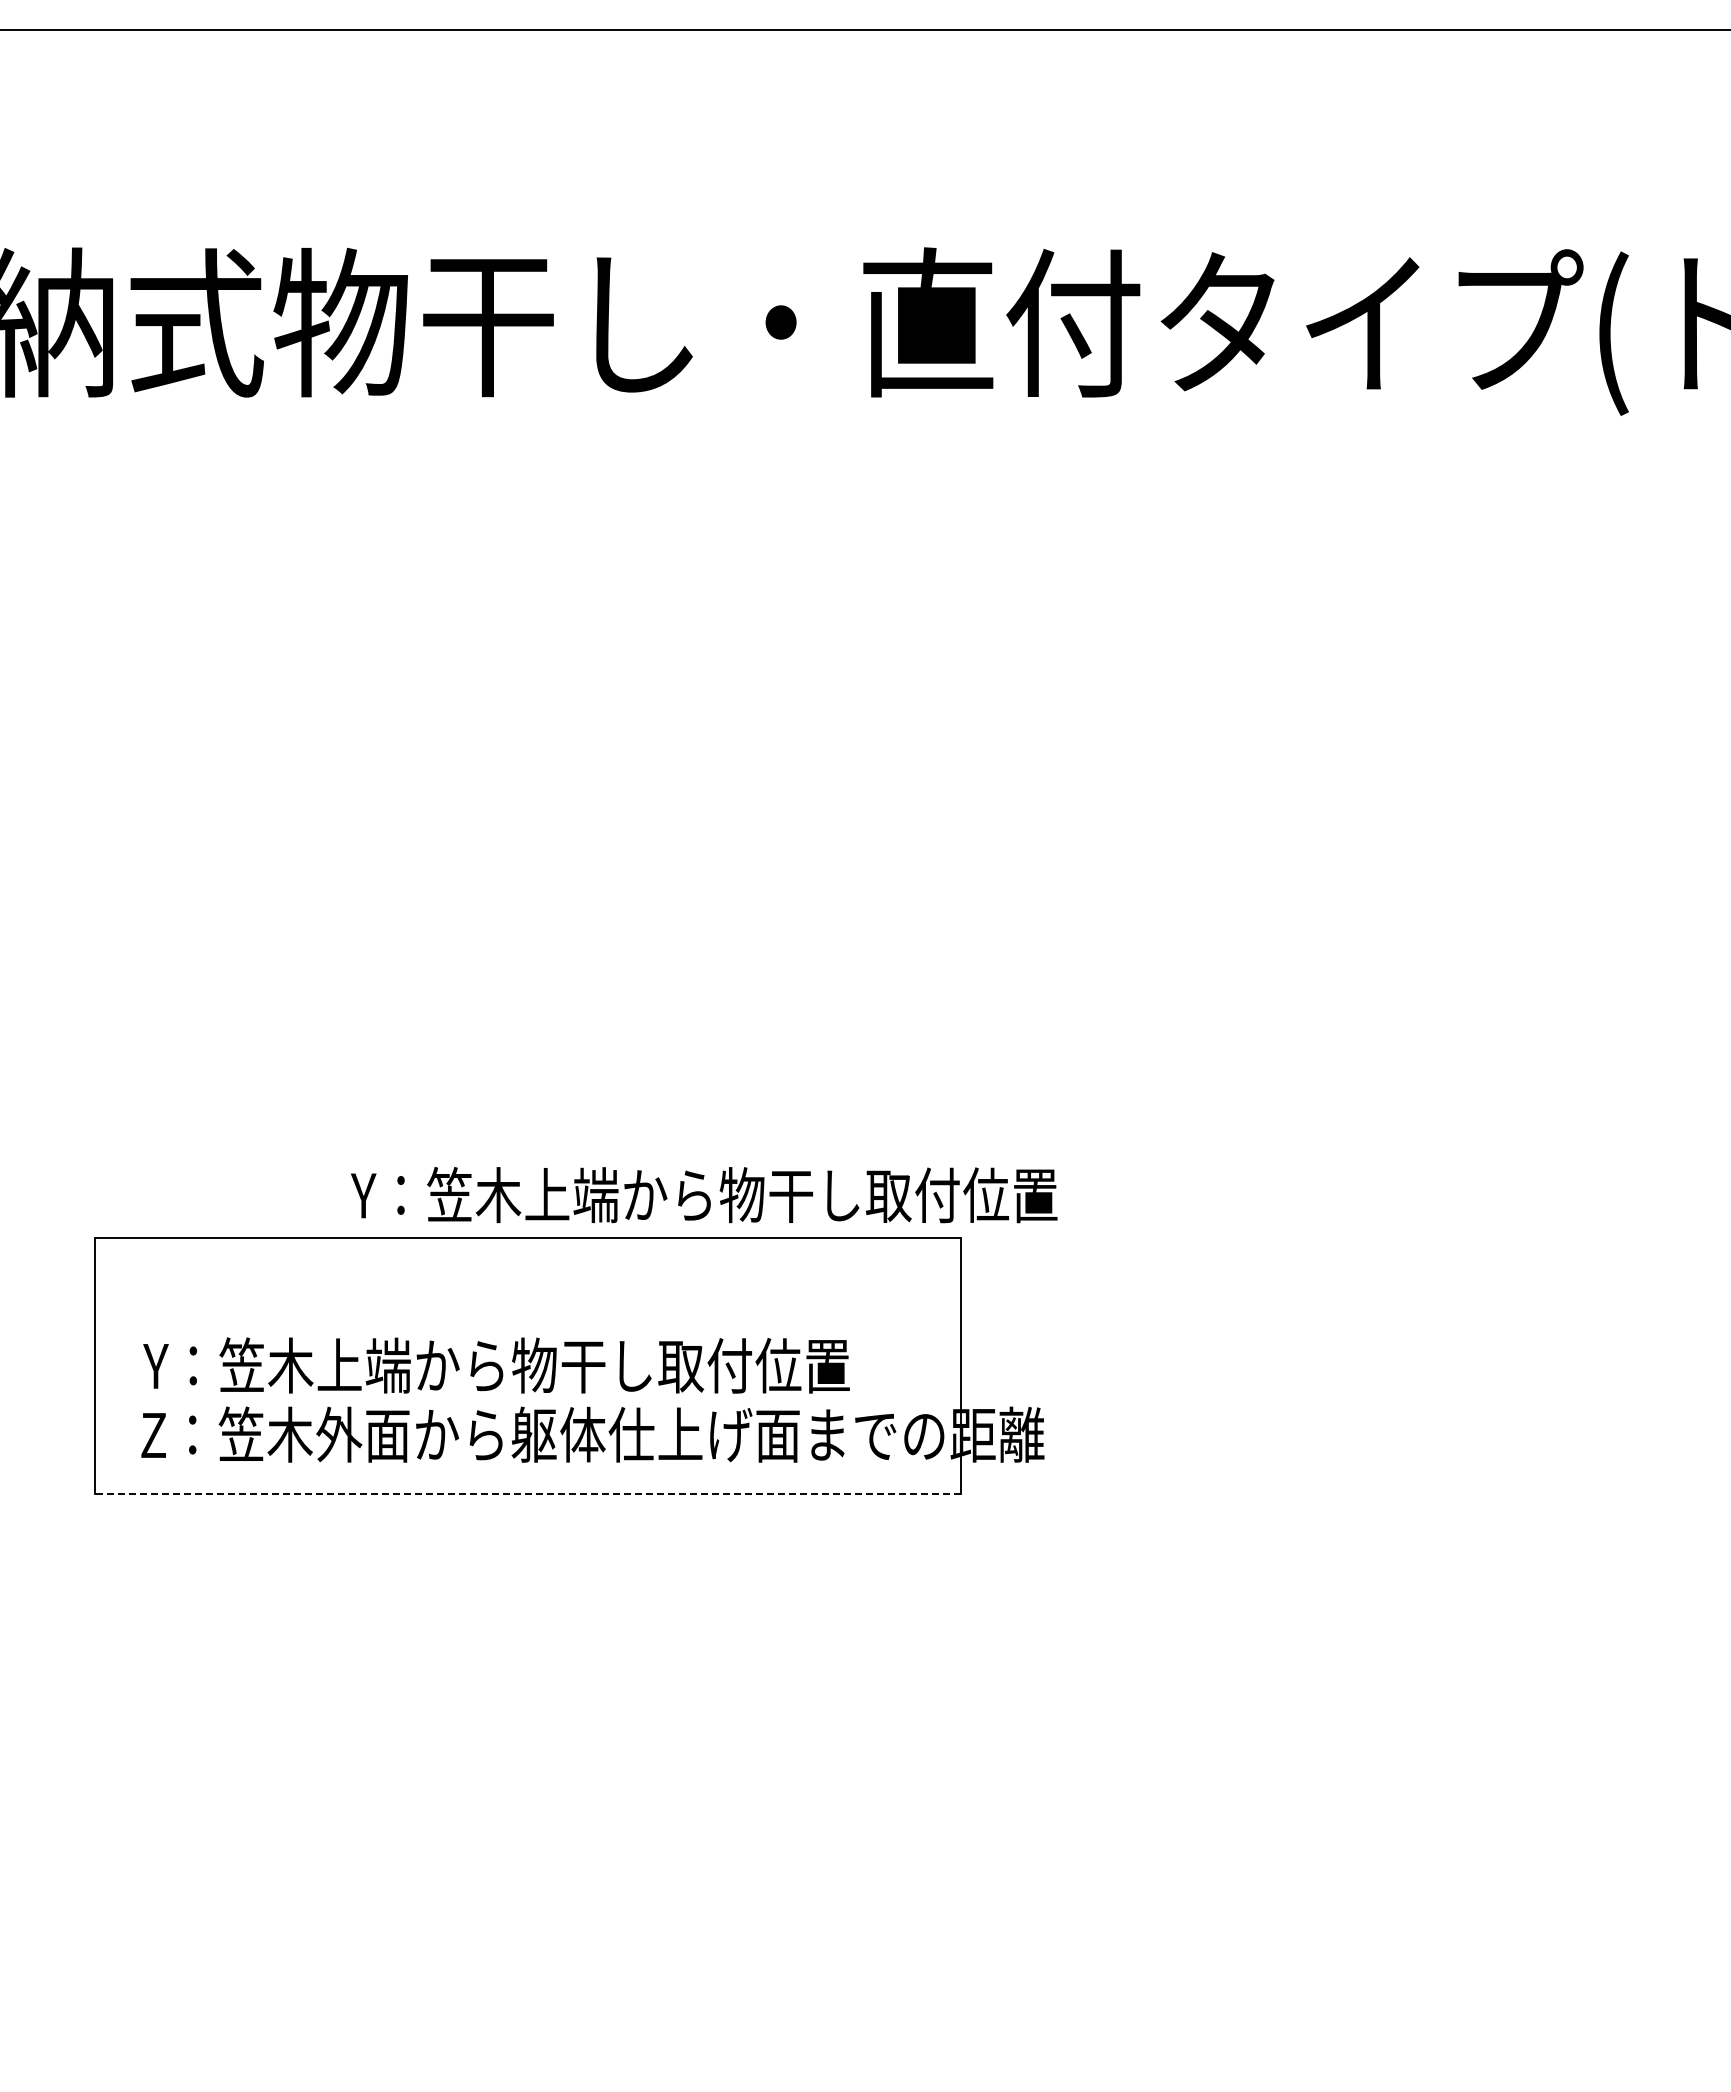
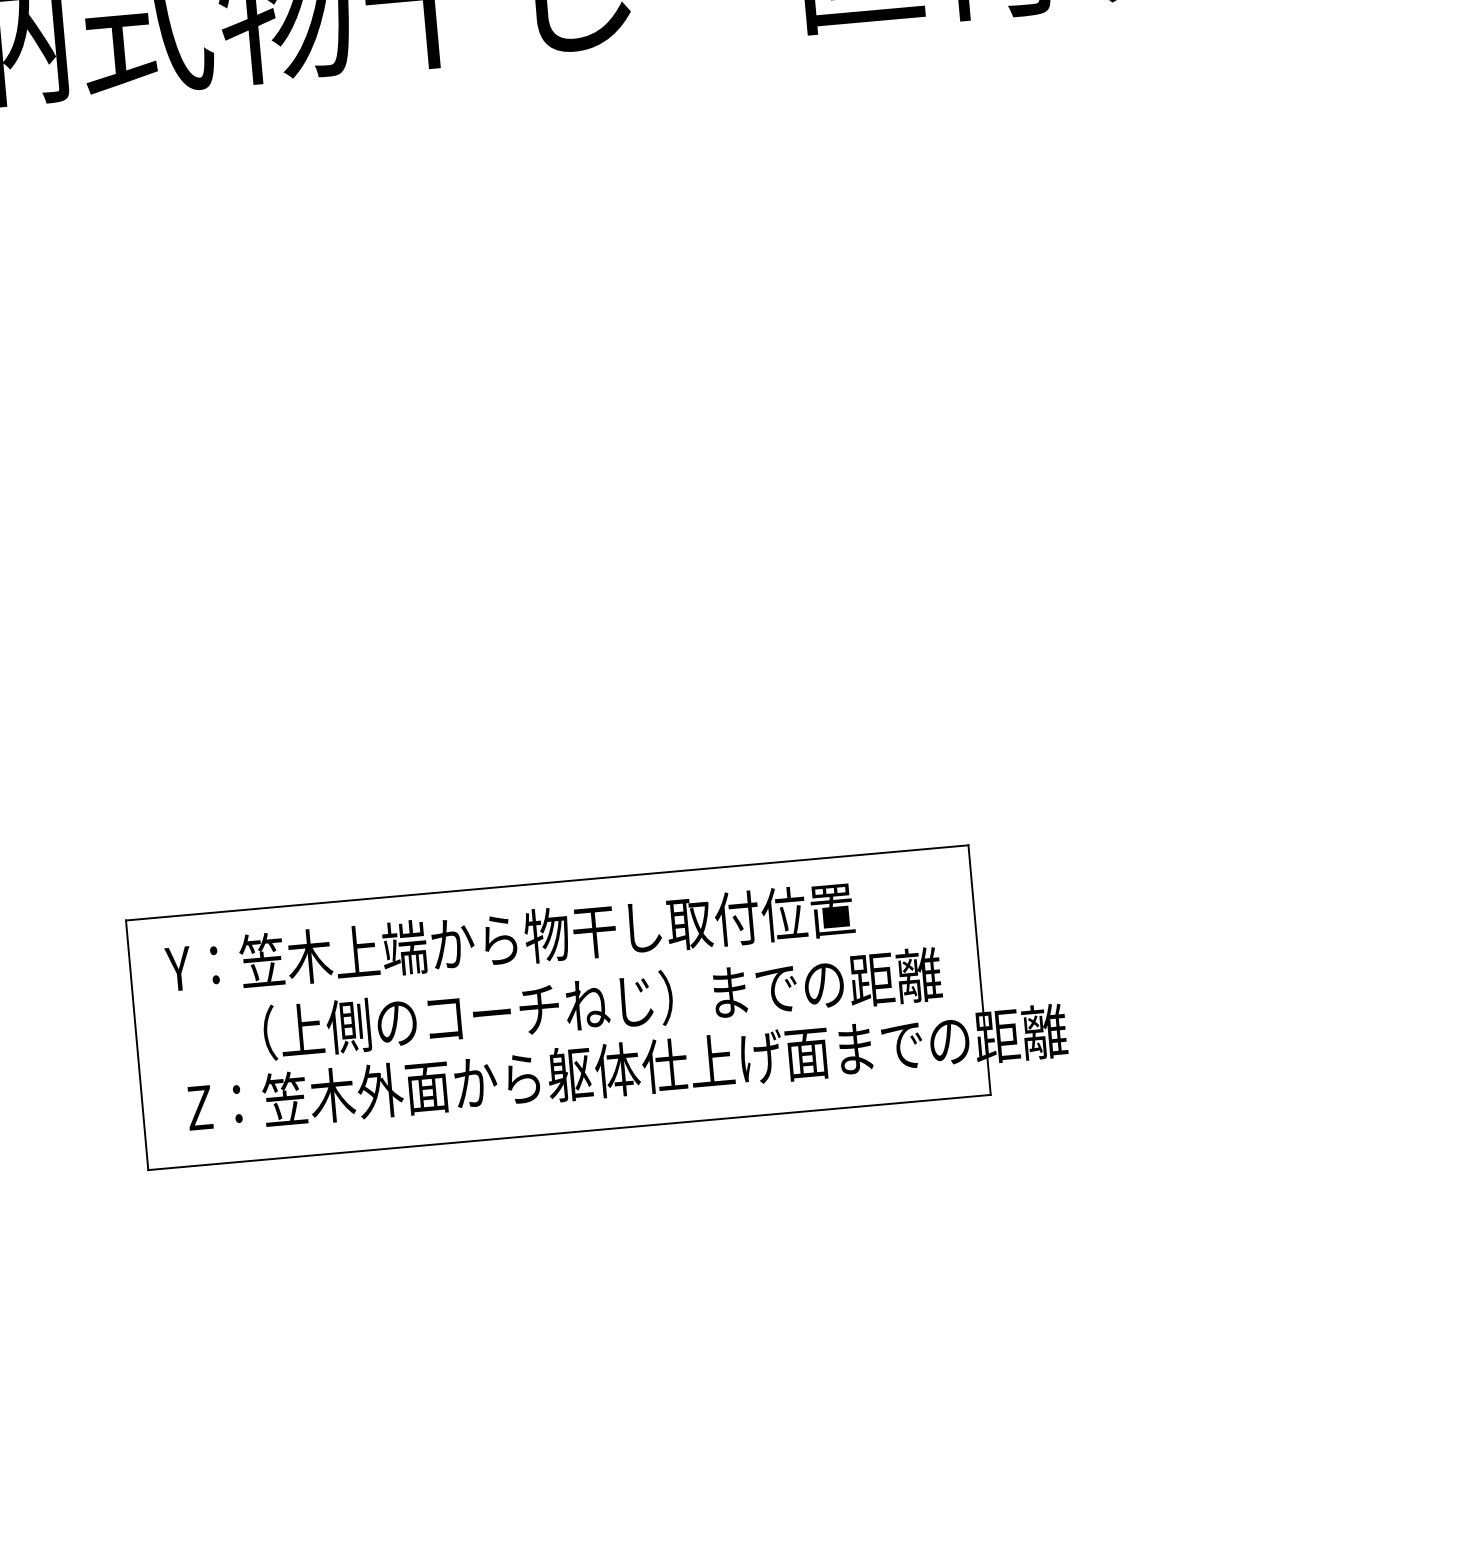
text: (704, 1195) -> (510, 938), moved
text: (532, 1365) -> (562, 1006), Y：笠木上端から物干し取付位置 -> （上側のコーチねじ）までの距離
line: (528, 1494) -> (569, 1132), dashed -> solid

